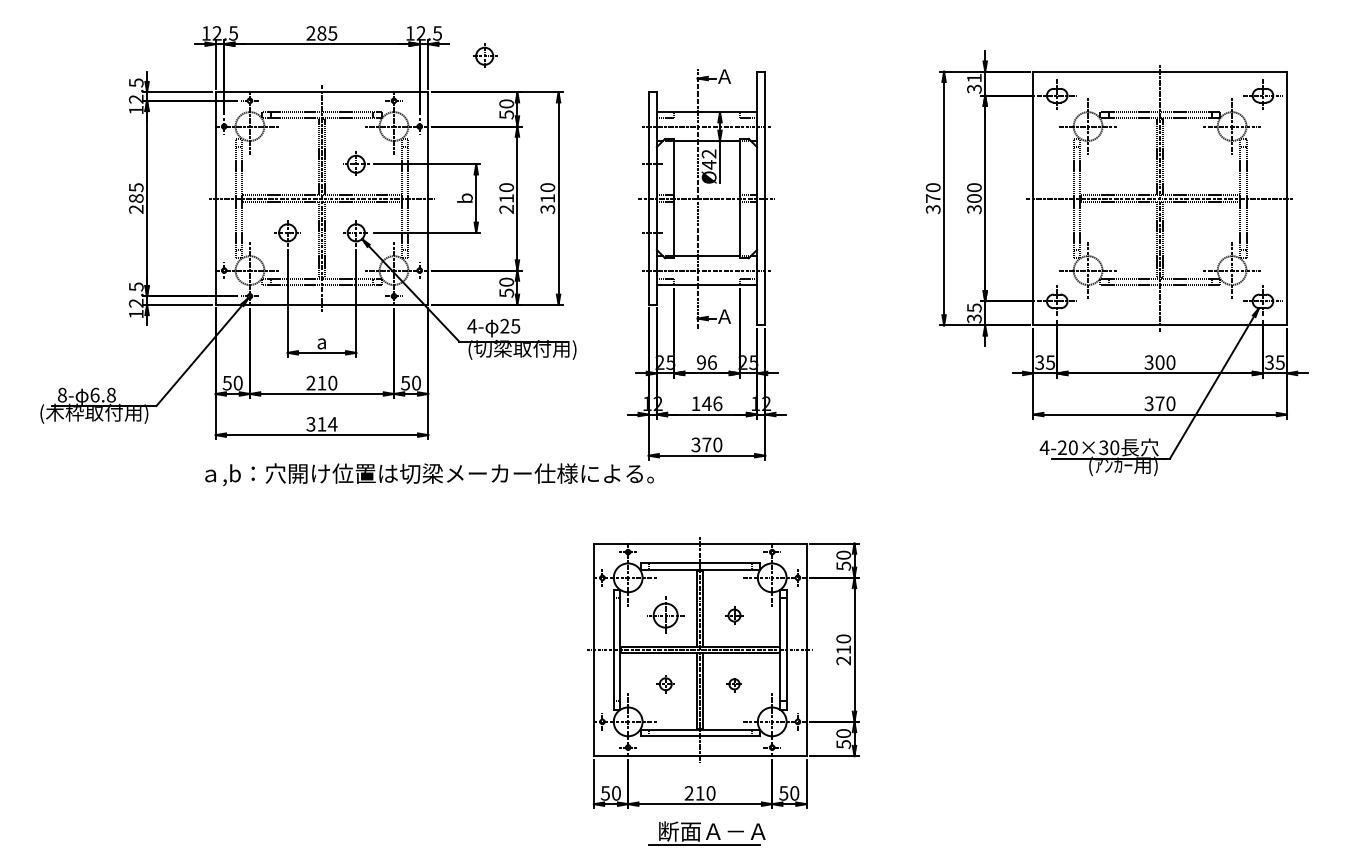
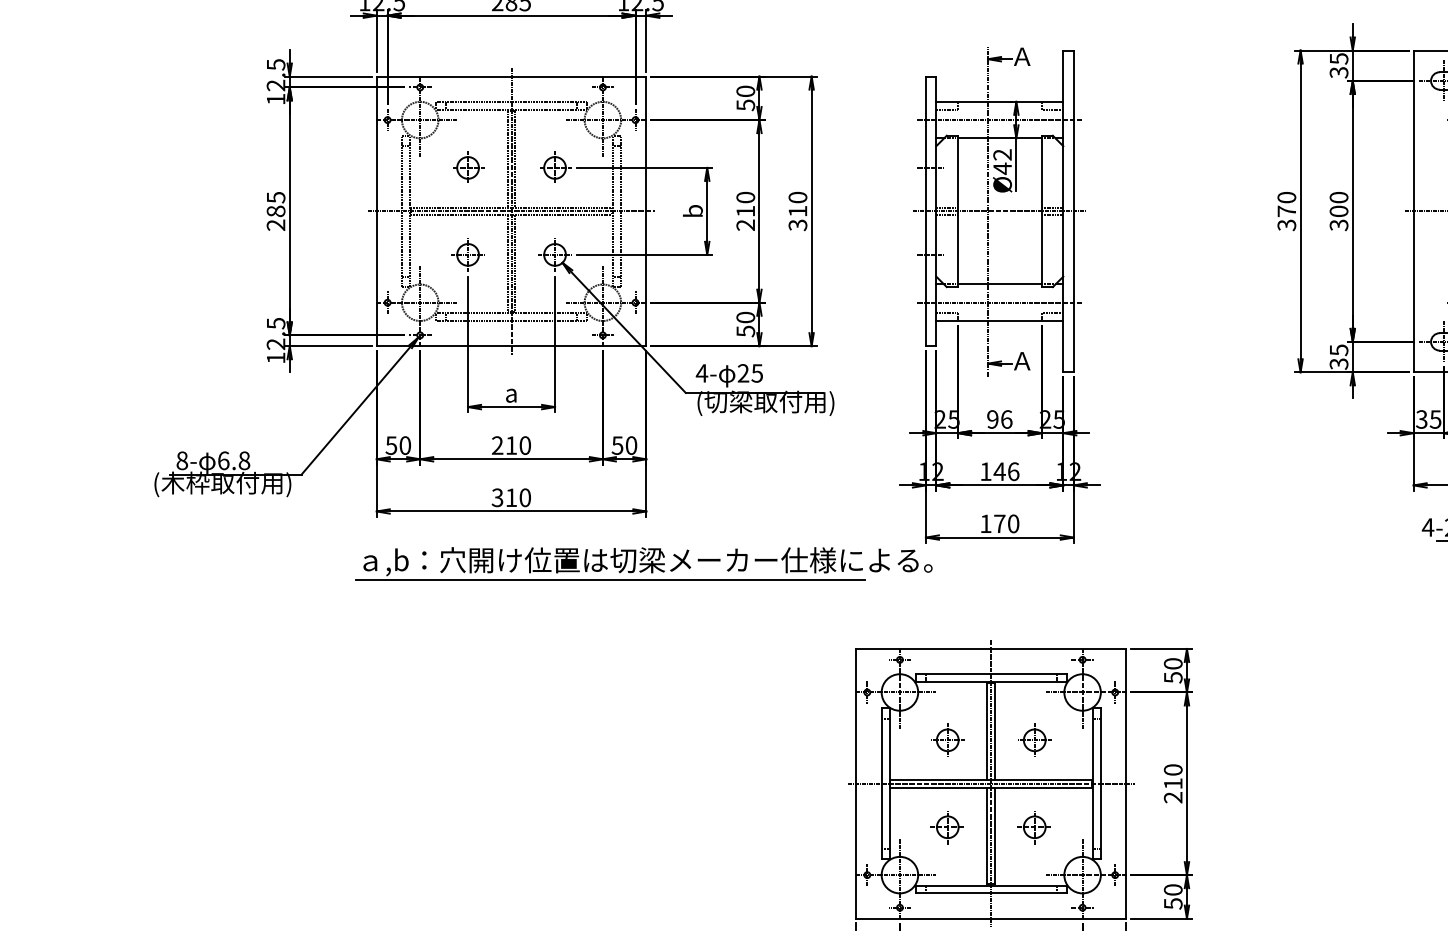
part: (485, 55) -> (469, 166), moved
text: (974, 77) -> (1339, 57), 31 -> 35
text: (332, 424) -> (524, 497), 314 -> 310
text: (695, 444) -> (985, 523), 370 -> 170
line: (399, 489) -> (609, 580), added
part: (666, 615) -> (948, 740), size x0.71
part: (734, 615) -> (1034, 740), size x1.43
part: (665, 684) -> (947, 827), size x1.43
part: (734, 684) -> (1034, 827), size x1.67

